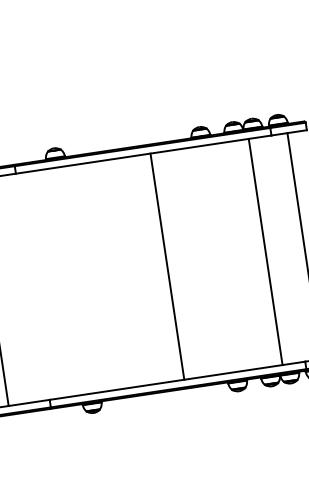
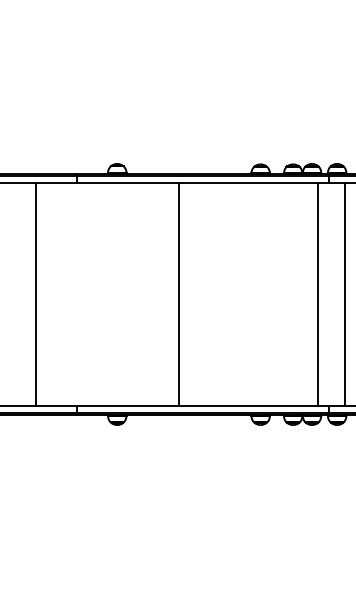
line: (265, 251) -> (318, 294), moved
line: (167, 266) -> (178, 294), moved

